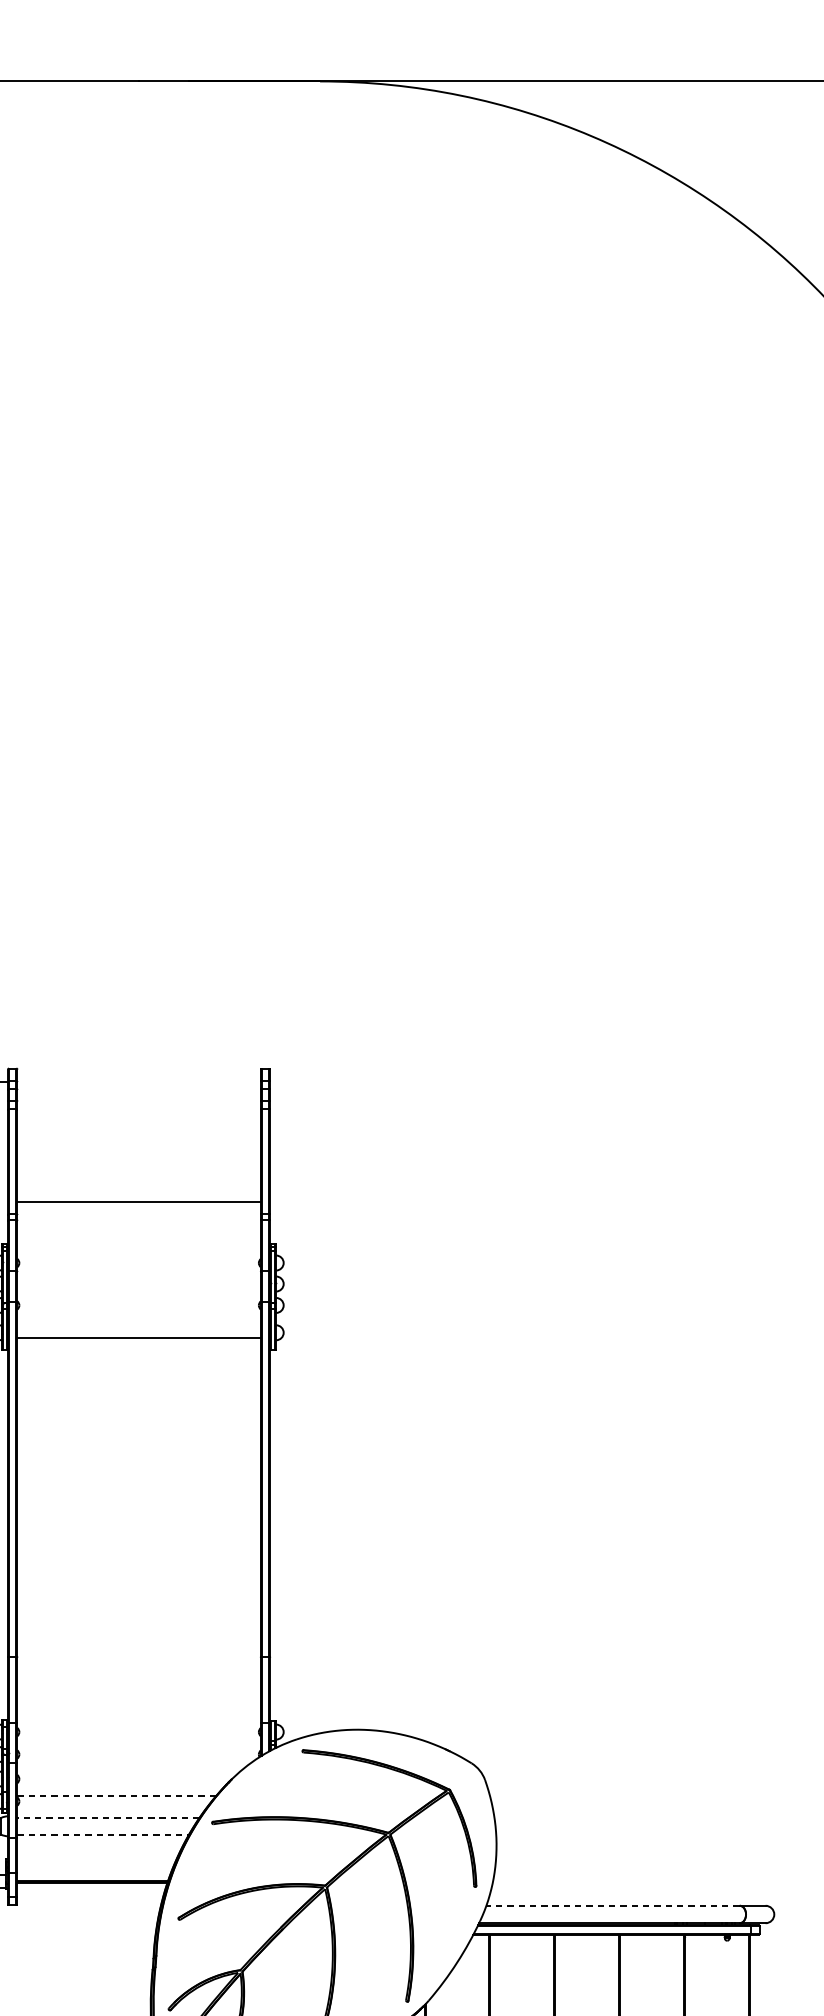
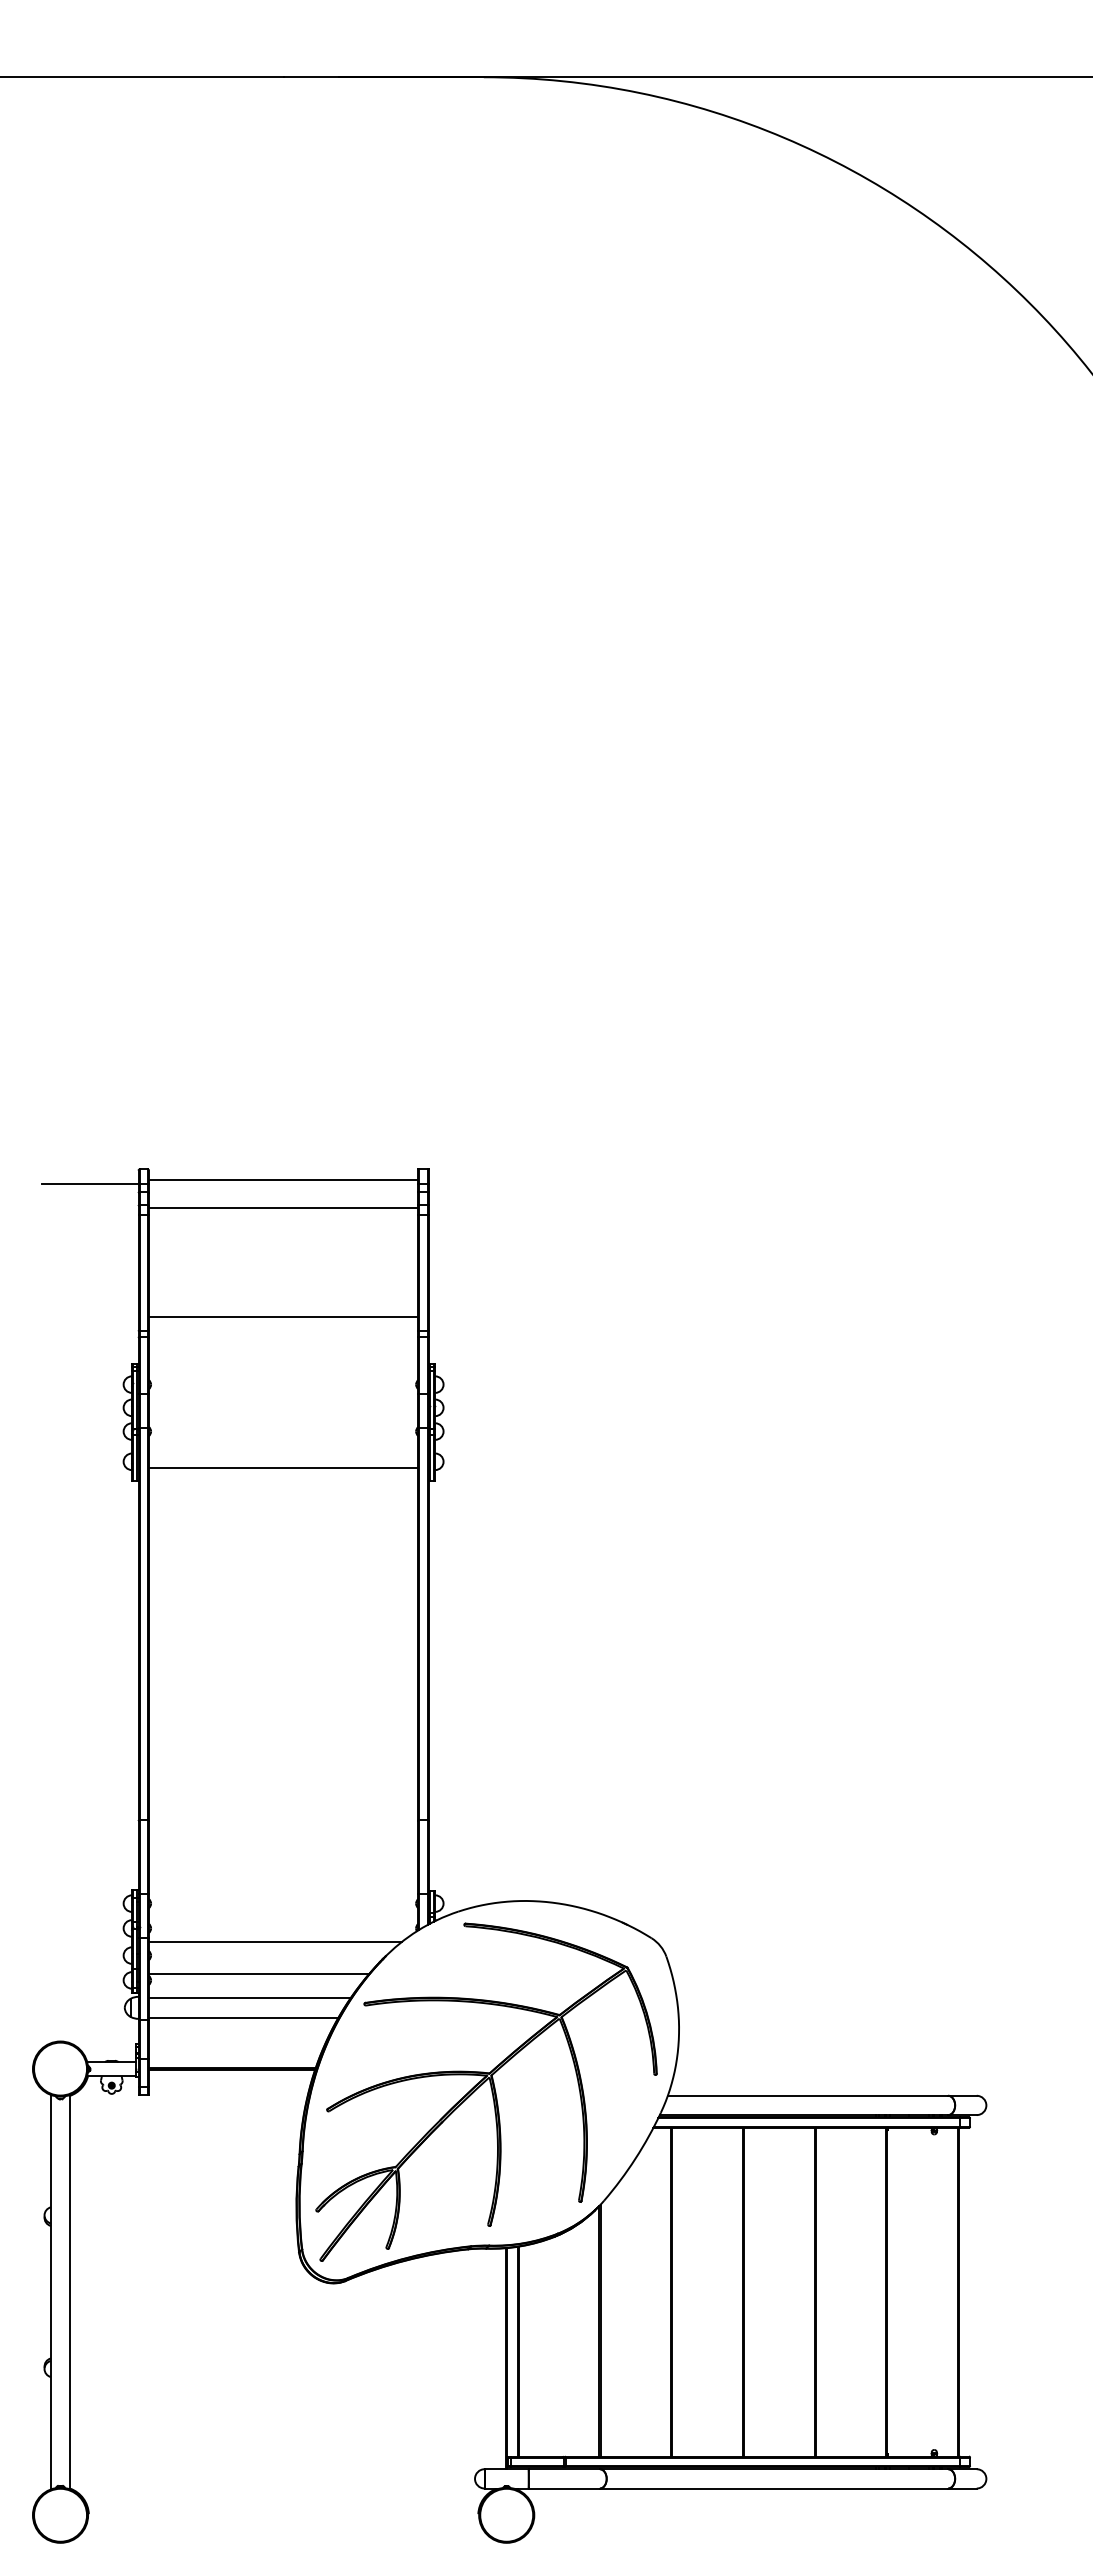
line: (139, 1078) -> (283, 1180), added
line: (139, 1103) -> (283, 1208), added
line: (131, 1766) -> (275, 1941), added
line: (117, 1795) -> (259, 1973), dashed -> solid
line: (108, 1817) -> (249, 1998), dashed -> solid
line: (102, 1835) -> (243, 2017), dashed -> solid
line: (612, 1905) -> (807, 2095), dashed -> solid

